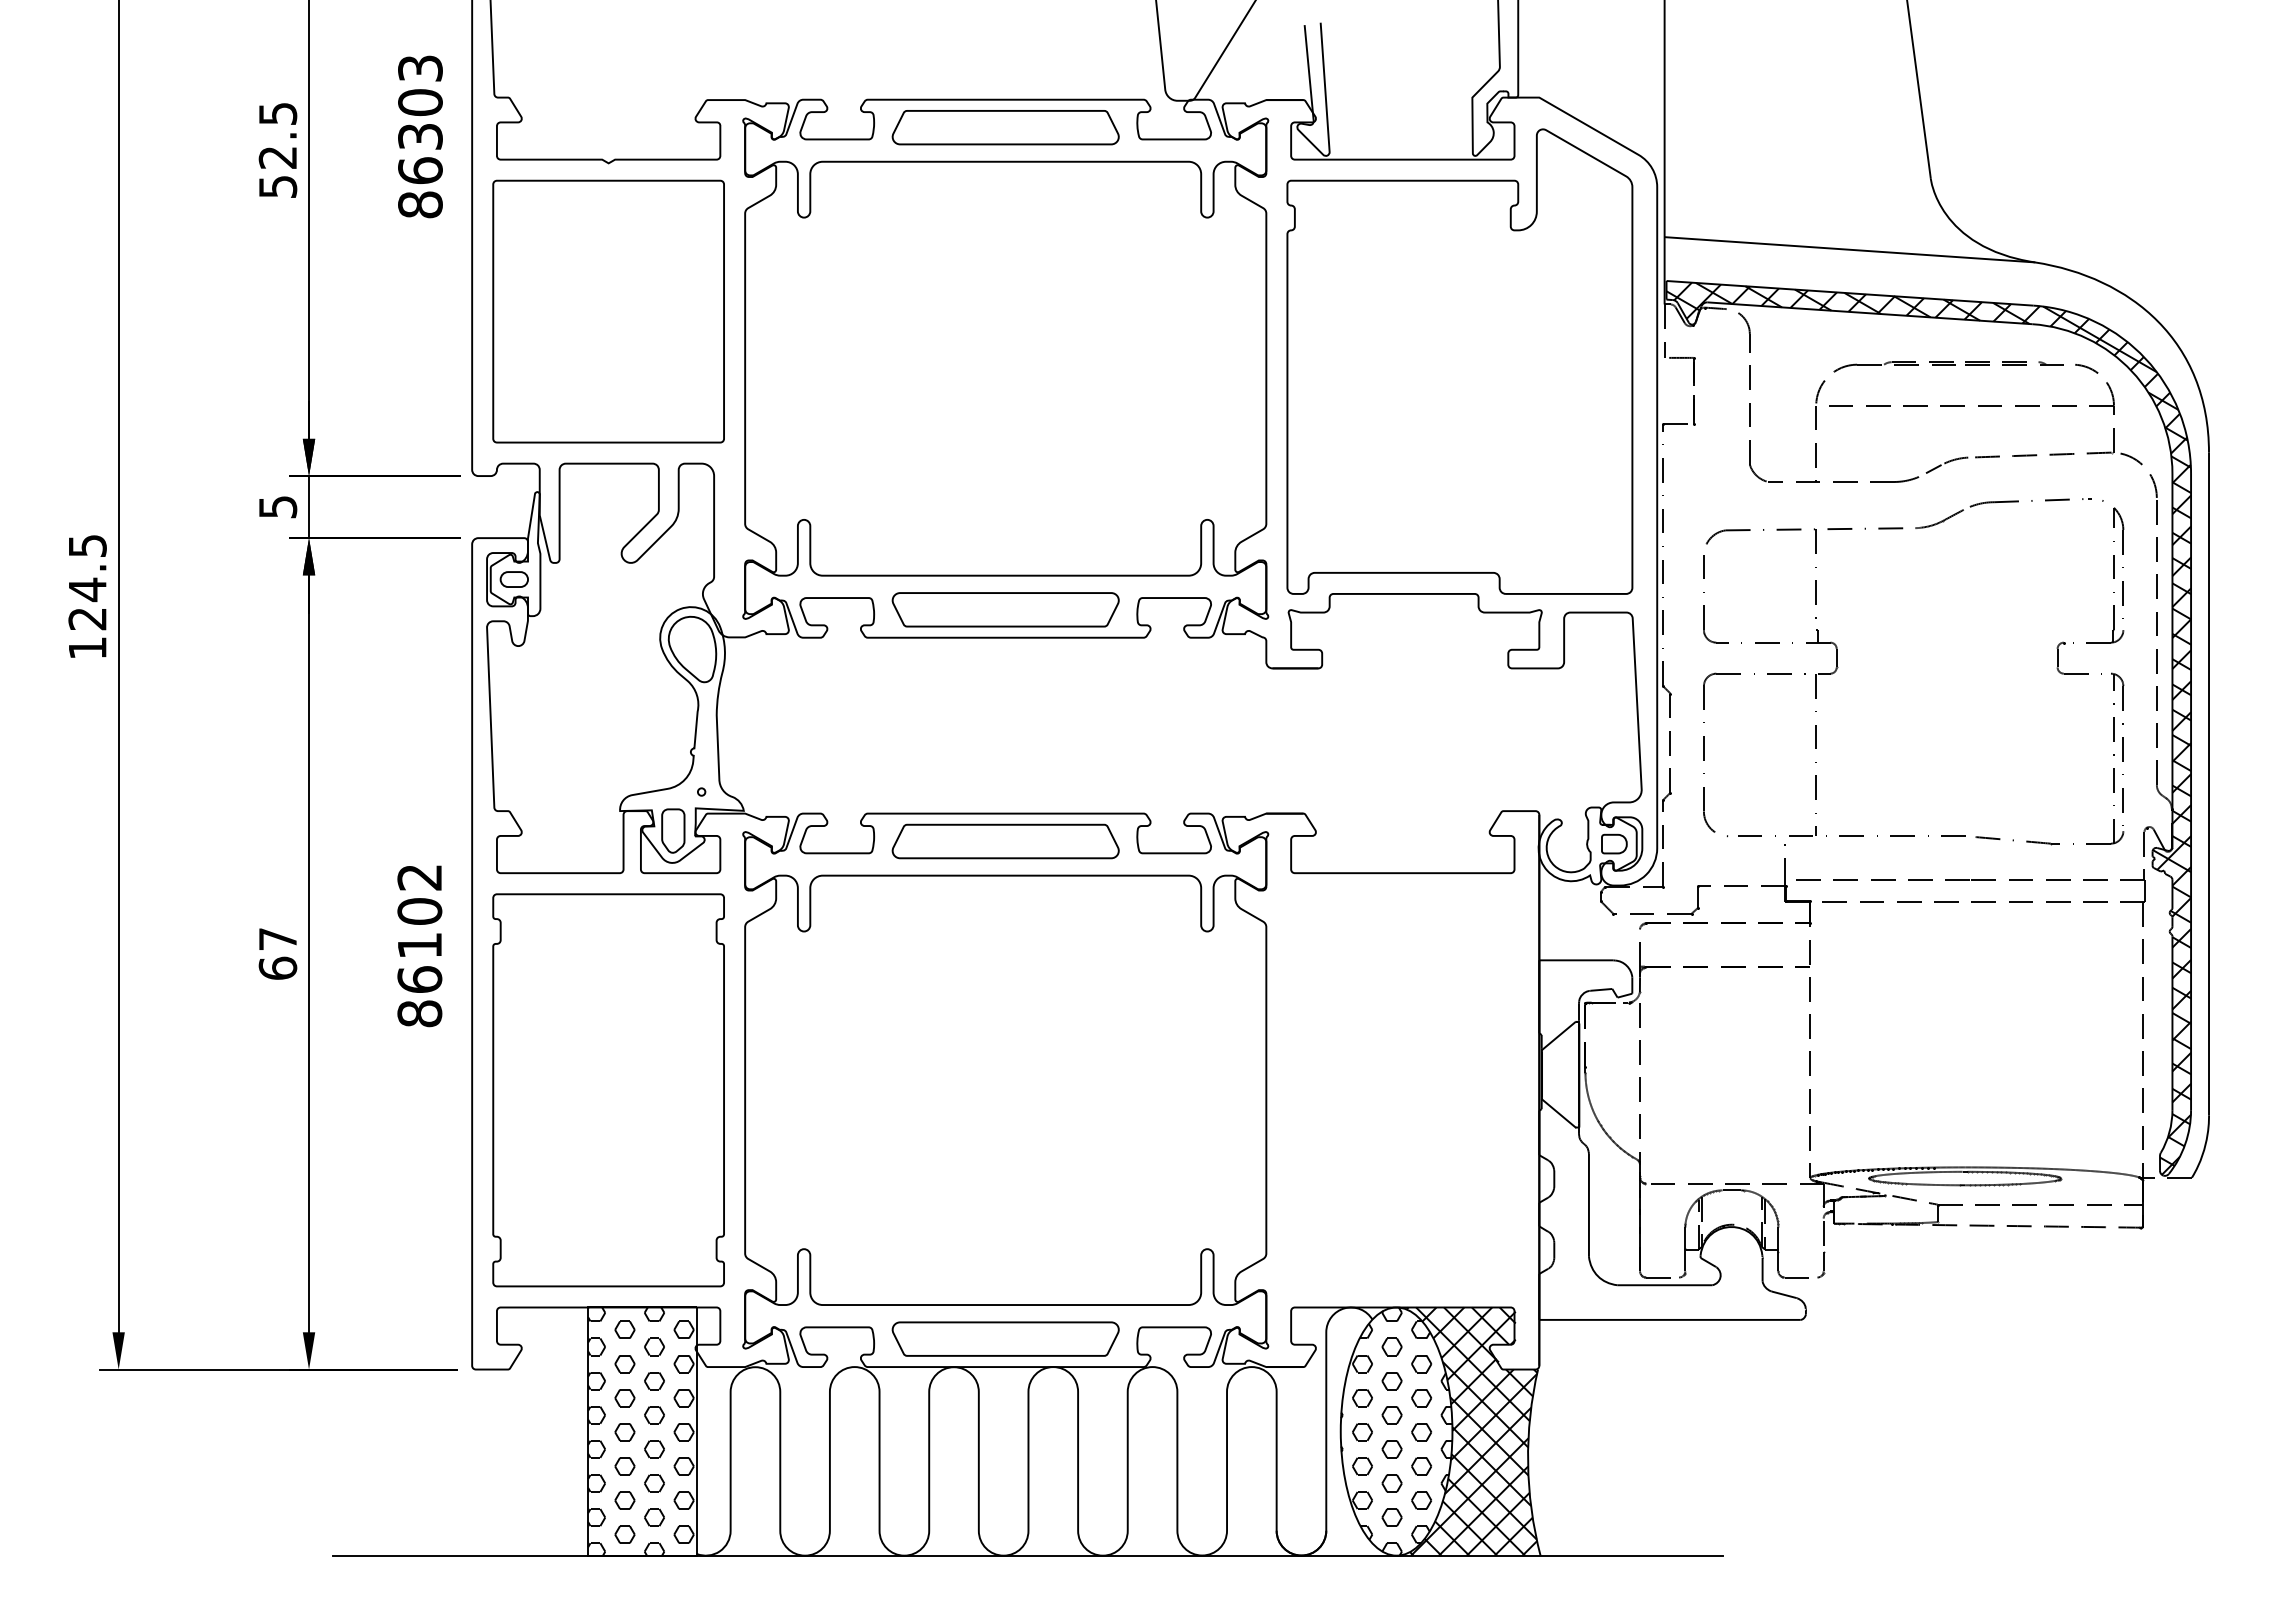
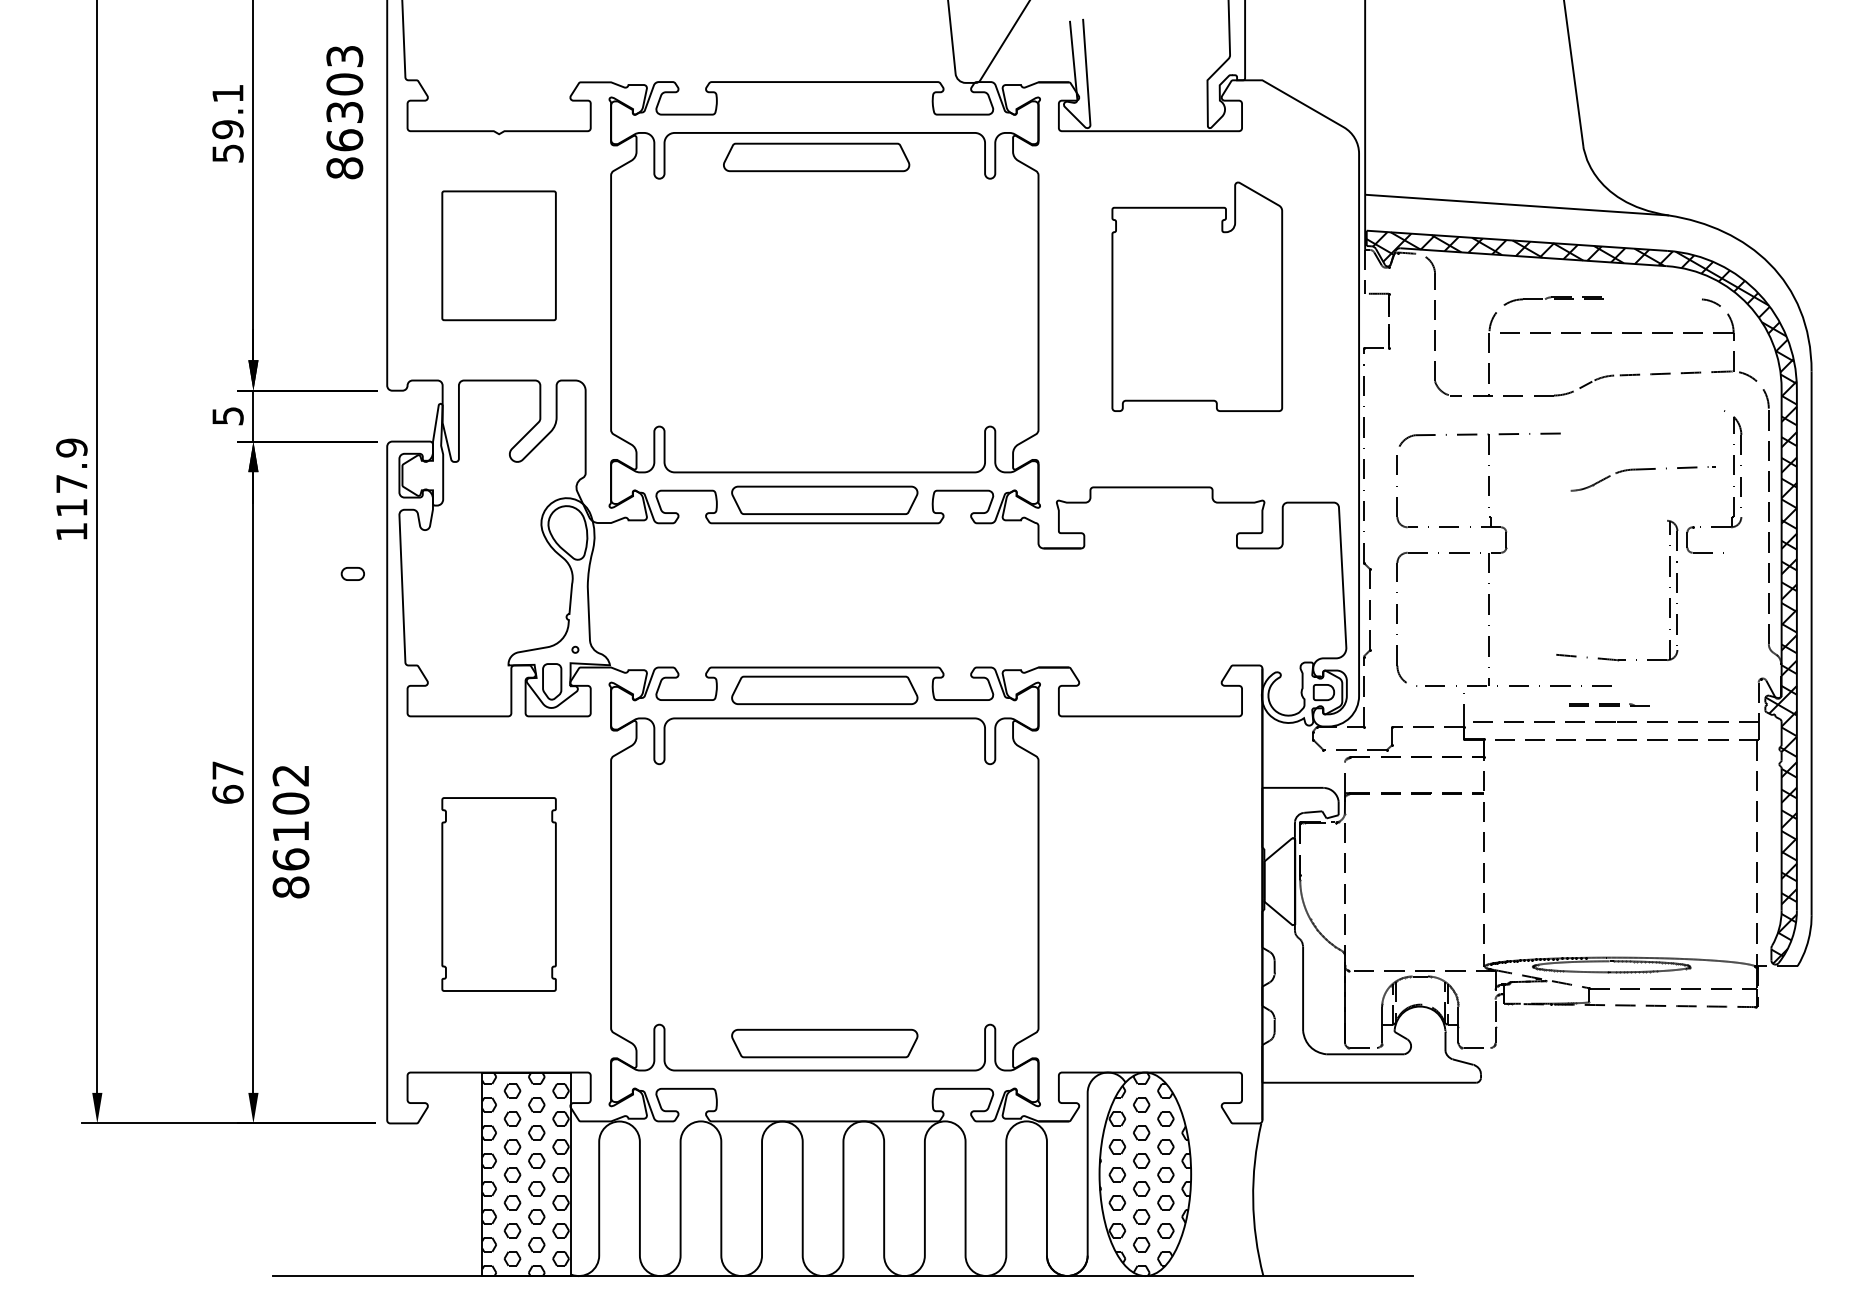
curve: (1005, 111) -> (816, 144), moved
text: (277, 136) -> (227, 112), 52.5 -> 59.1
part: (608, 311) -> (499, 255), size x0.6
part: (1459, 361) -> (1196, 296), size x0.6
part: (2014, 363) -> (1609, 705), moved
part: (2003, 502) -> (1643, 469), moved
part: (513, 579) -> (352, 573), moved
text: (87, 582) -> (71, 477), 124.5 -> 117.9
part: (2113, 755) -> (1669, 587), moved
text: (419, 946) -> (290, 832), moved
part: (608, 1090) -> (499, 894), size x0.6
curve: (1005, 1323) -> (824, 1030), moved
hatch: (1471, 1431) -> (1206, 1174), removed

